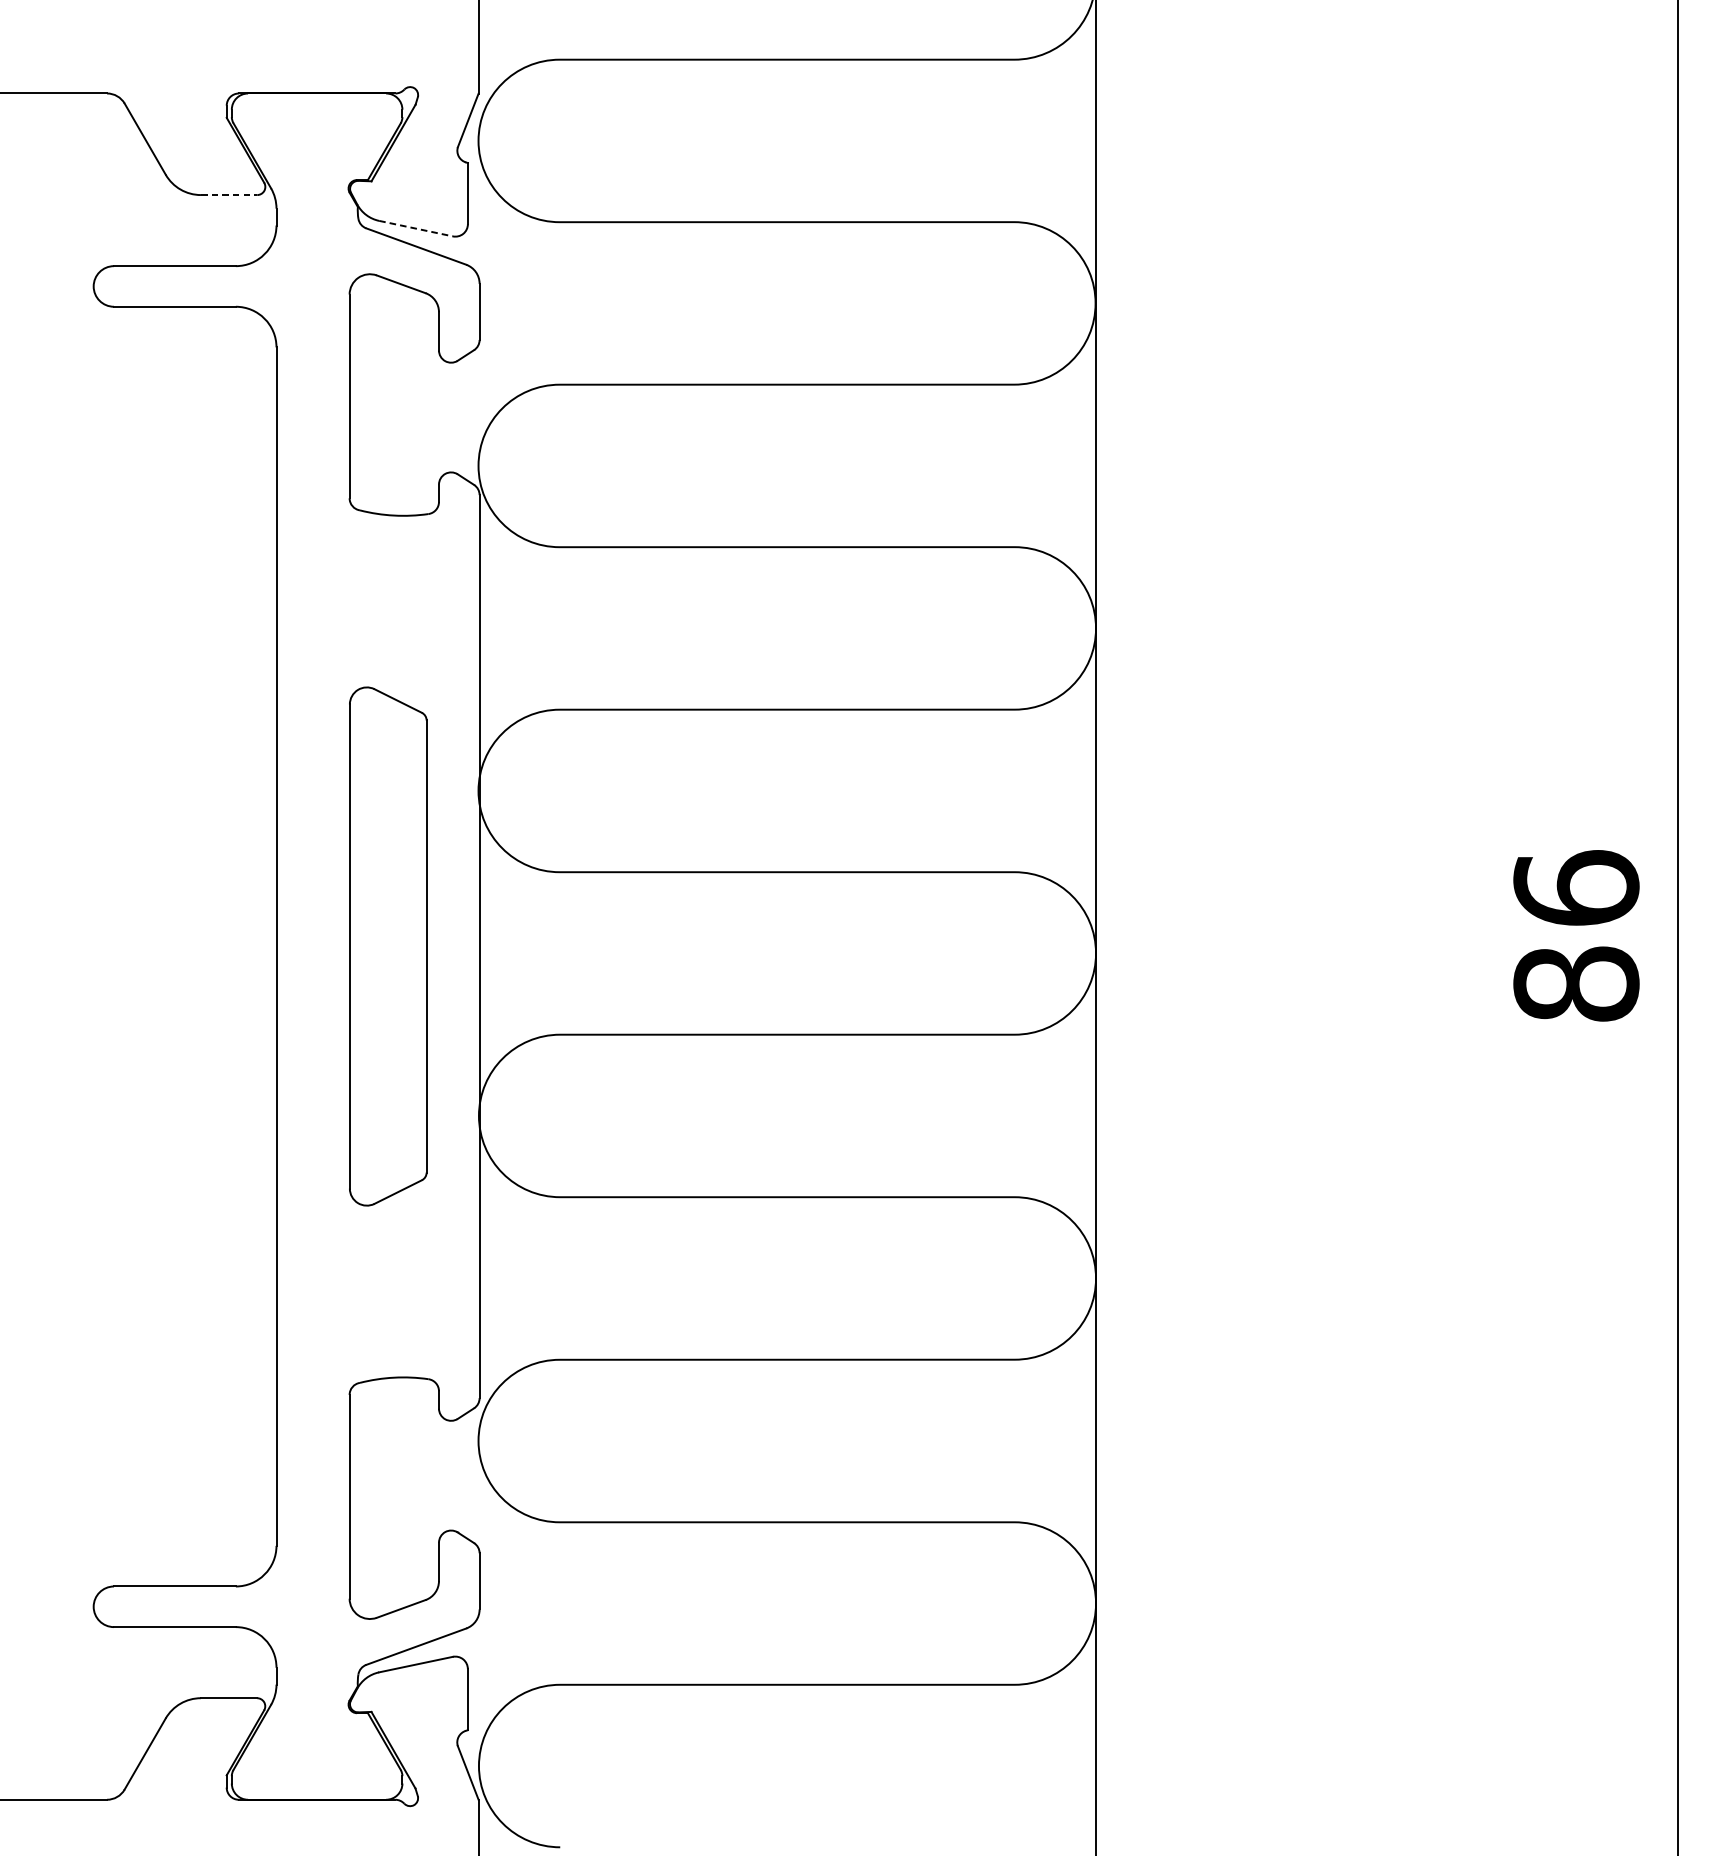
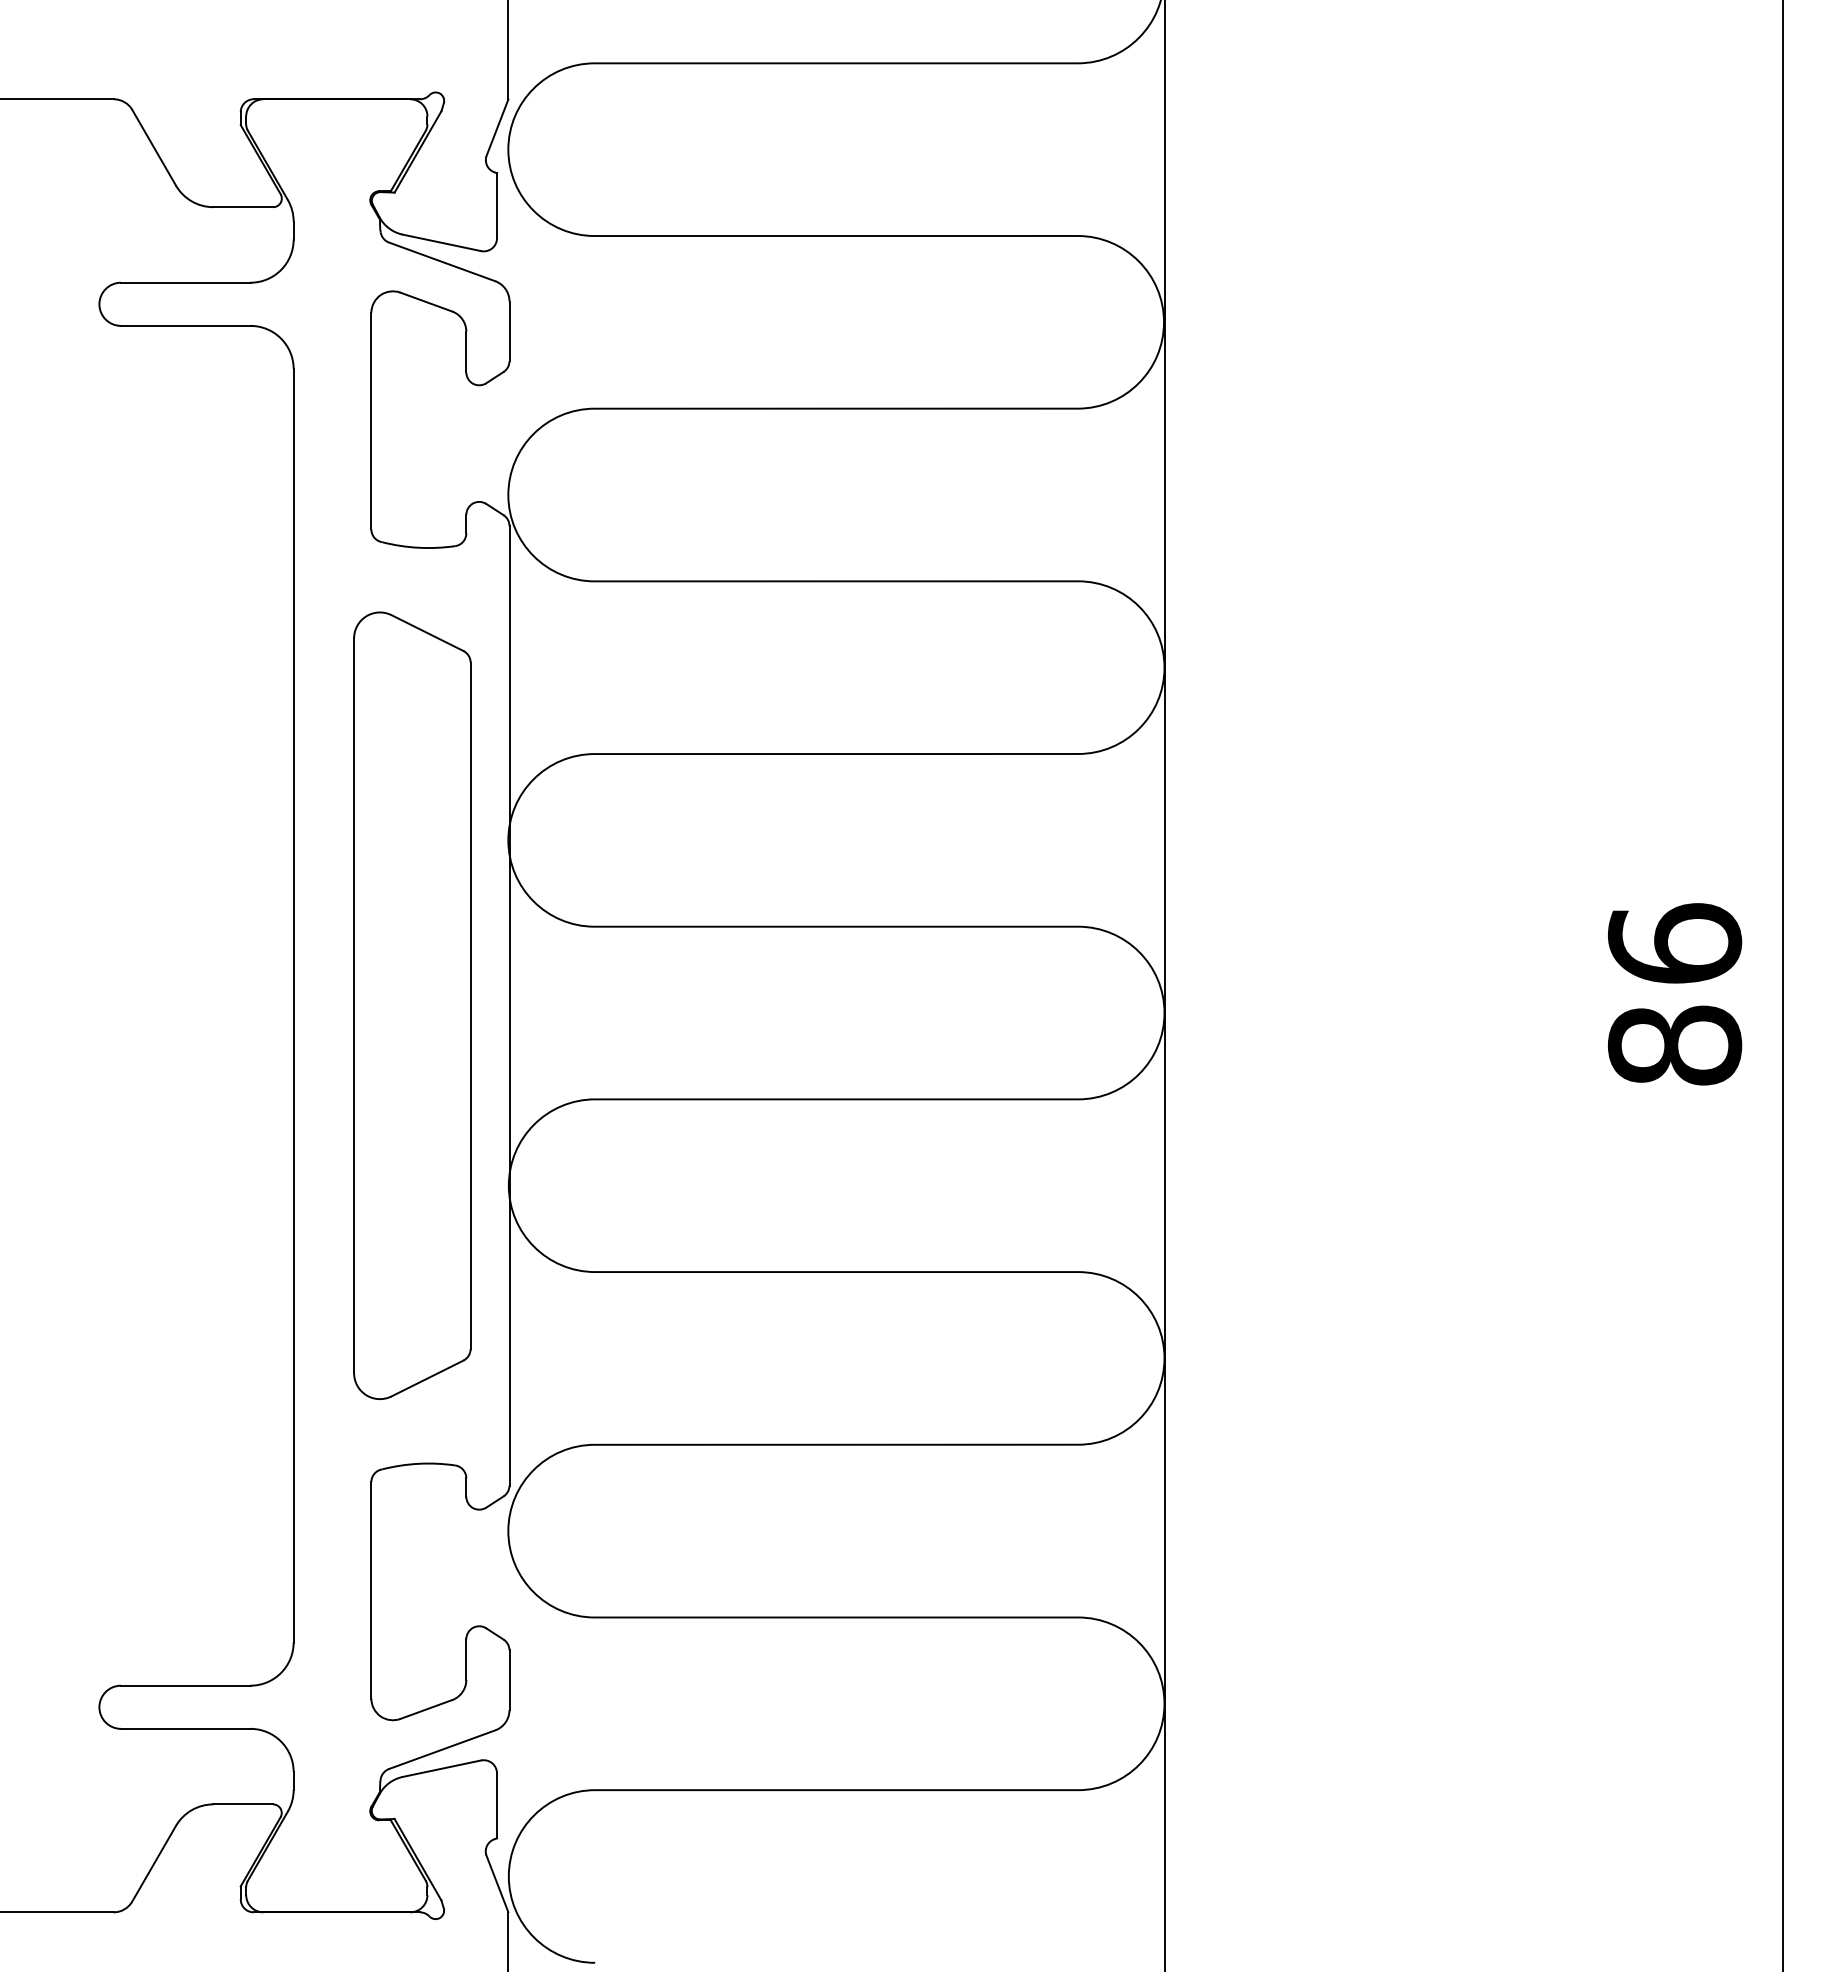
line: (229, 195) -> (243, 207), dashed -> solid
line: (415, 228) -> (441, 242), dashed -> solid
part: (388, 946) -> (412, 1005), size x1.43

